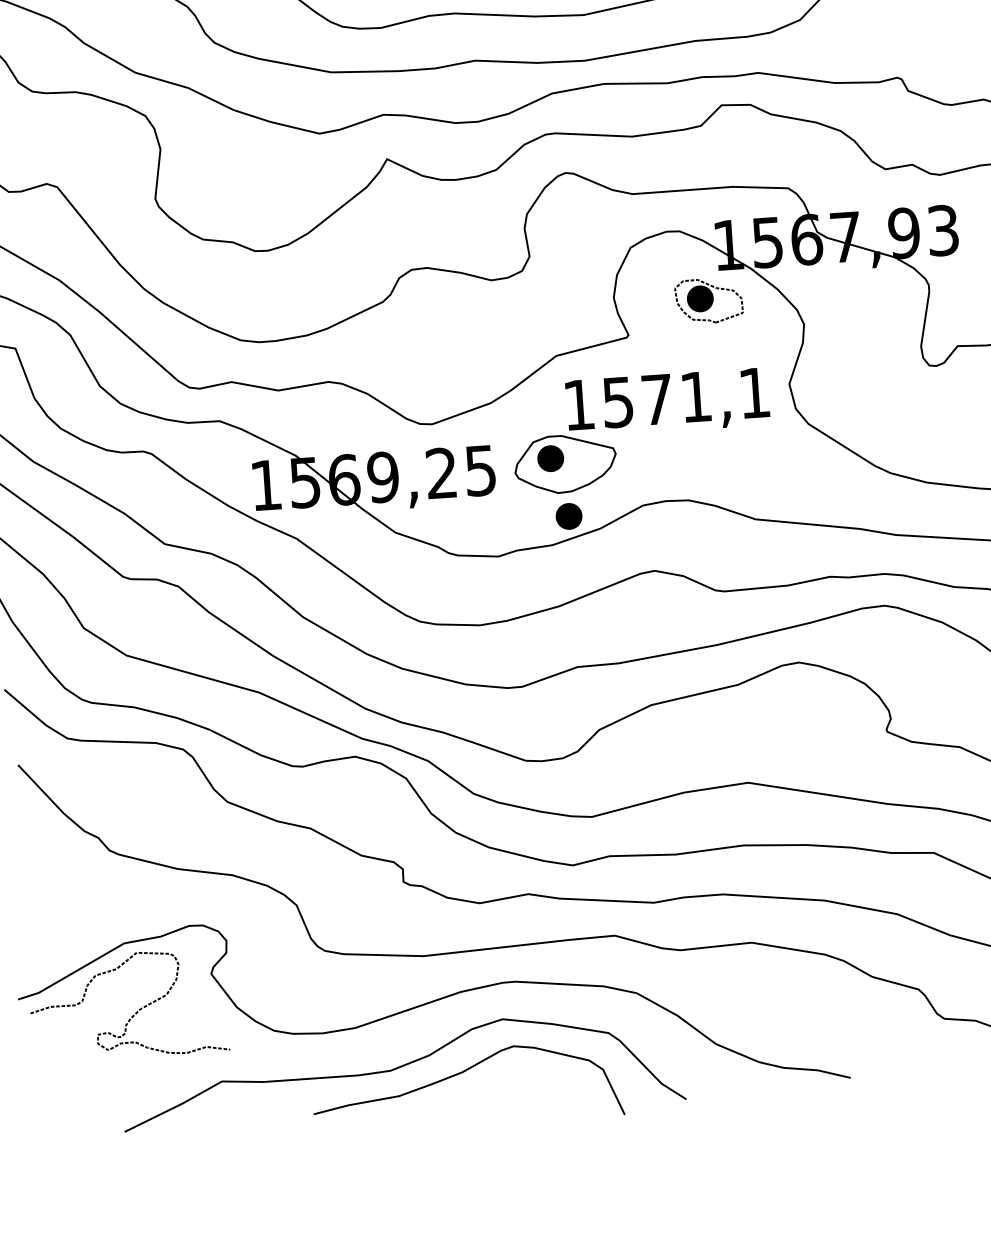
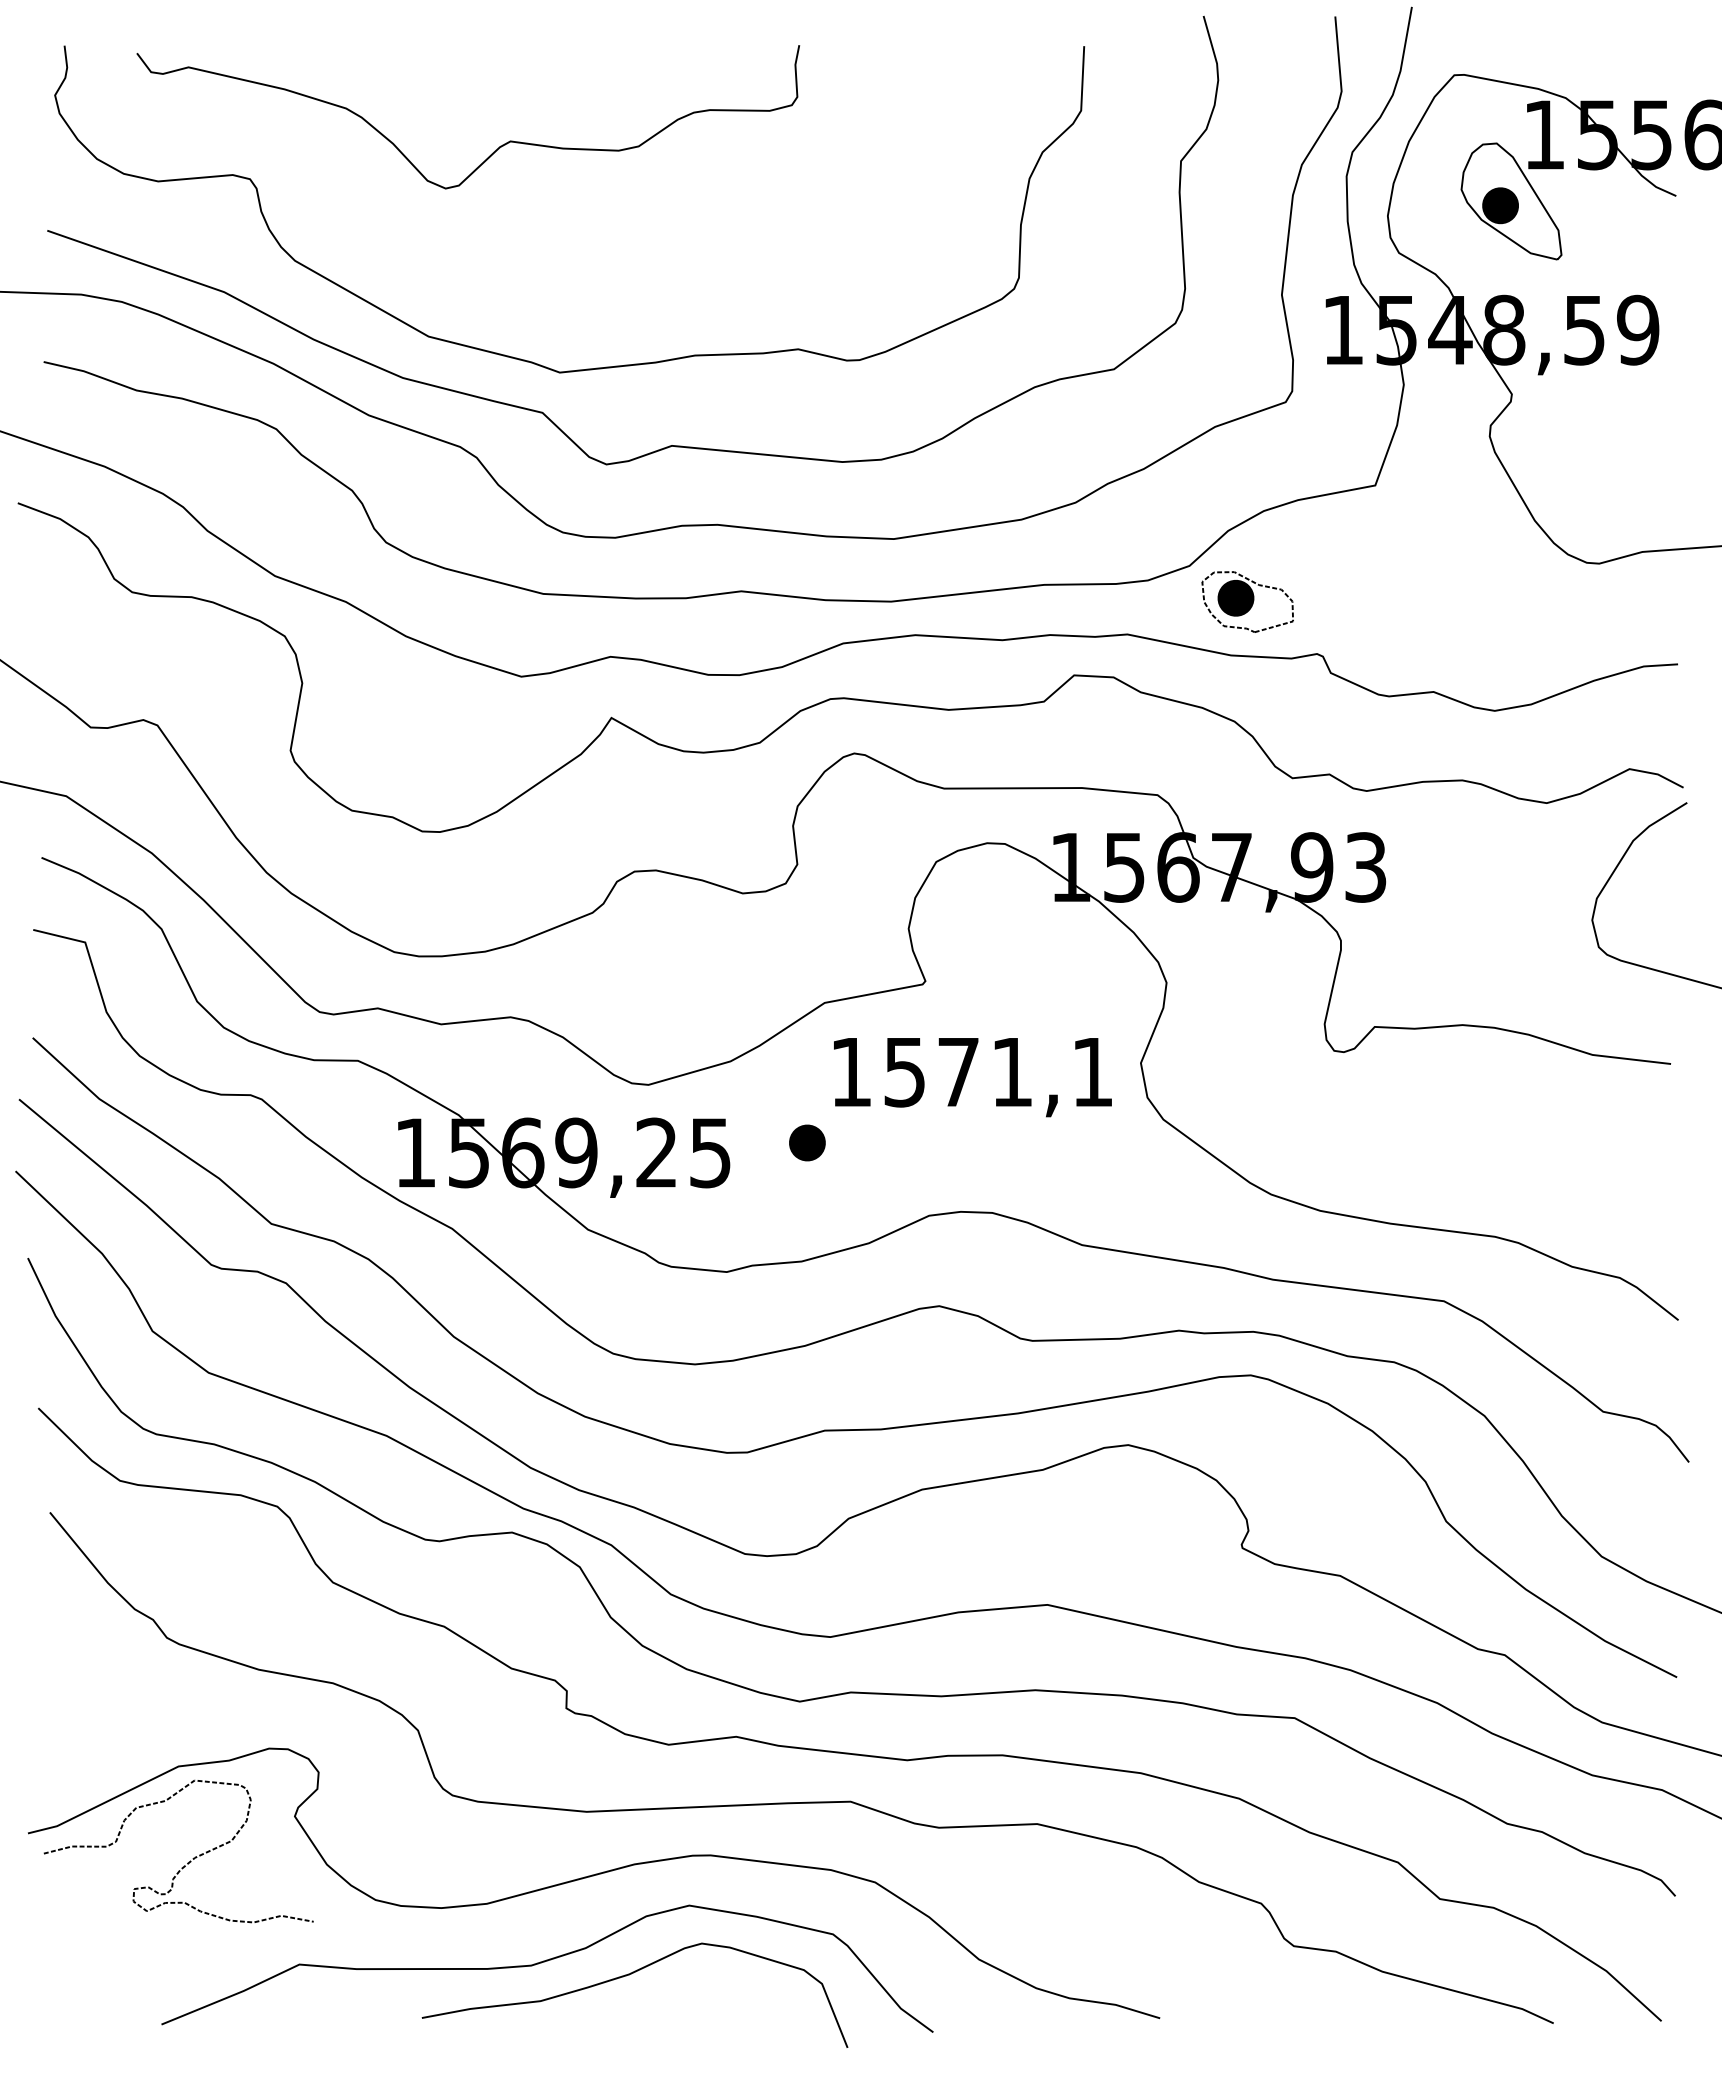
part: (708, 300) -> (1247, 601), moved
part: (565, 463) -> (826, 1151), removed
part: (568, 516) -> (826, 1223), removed

